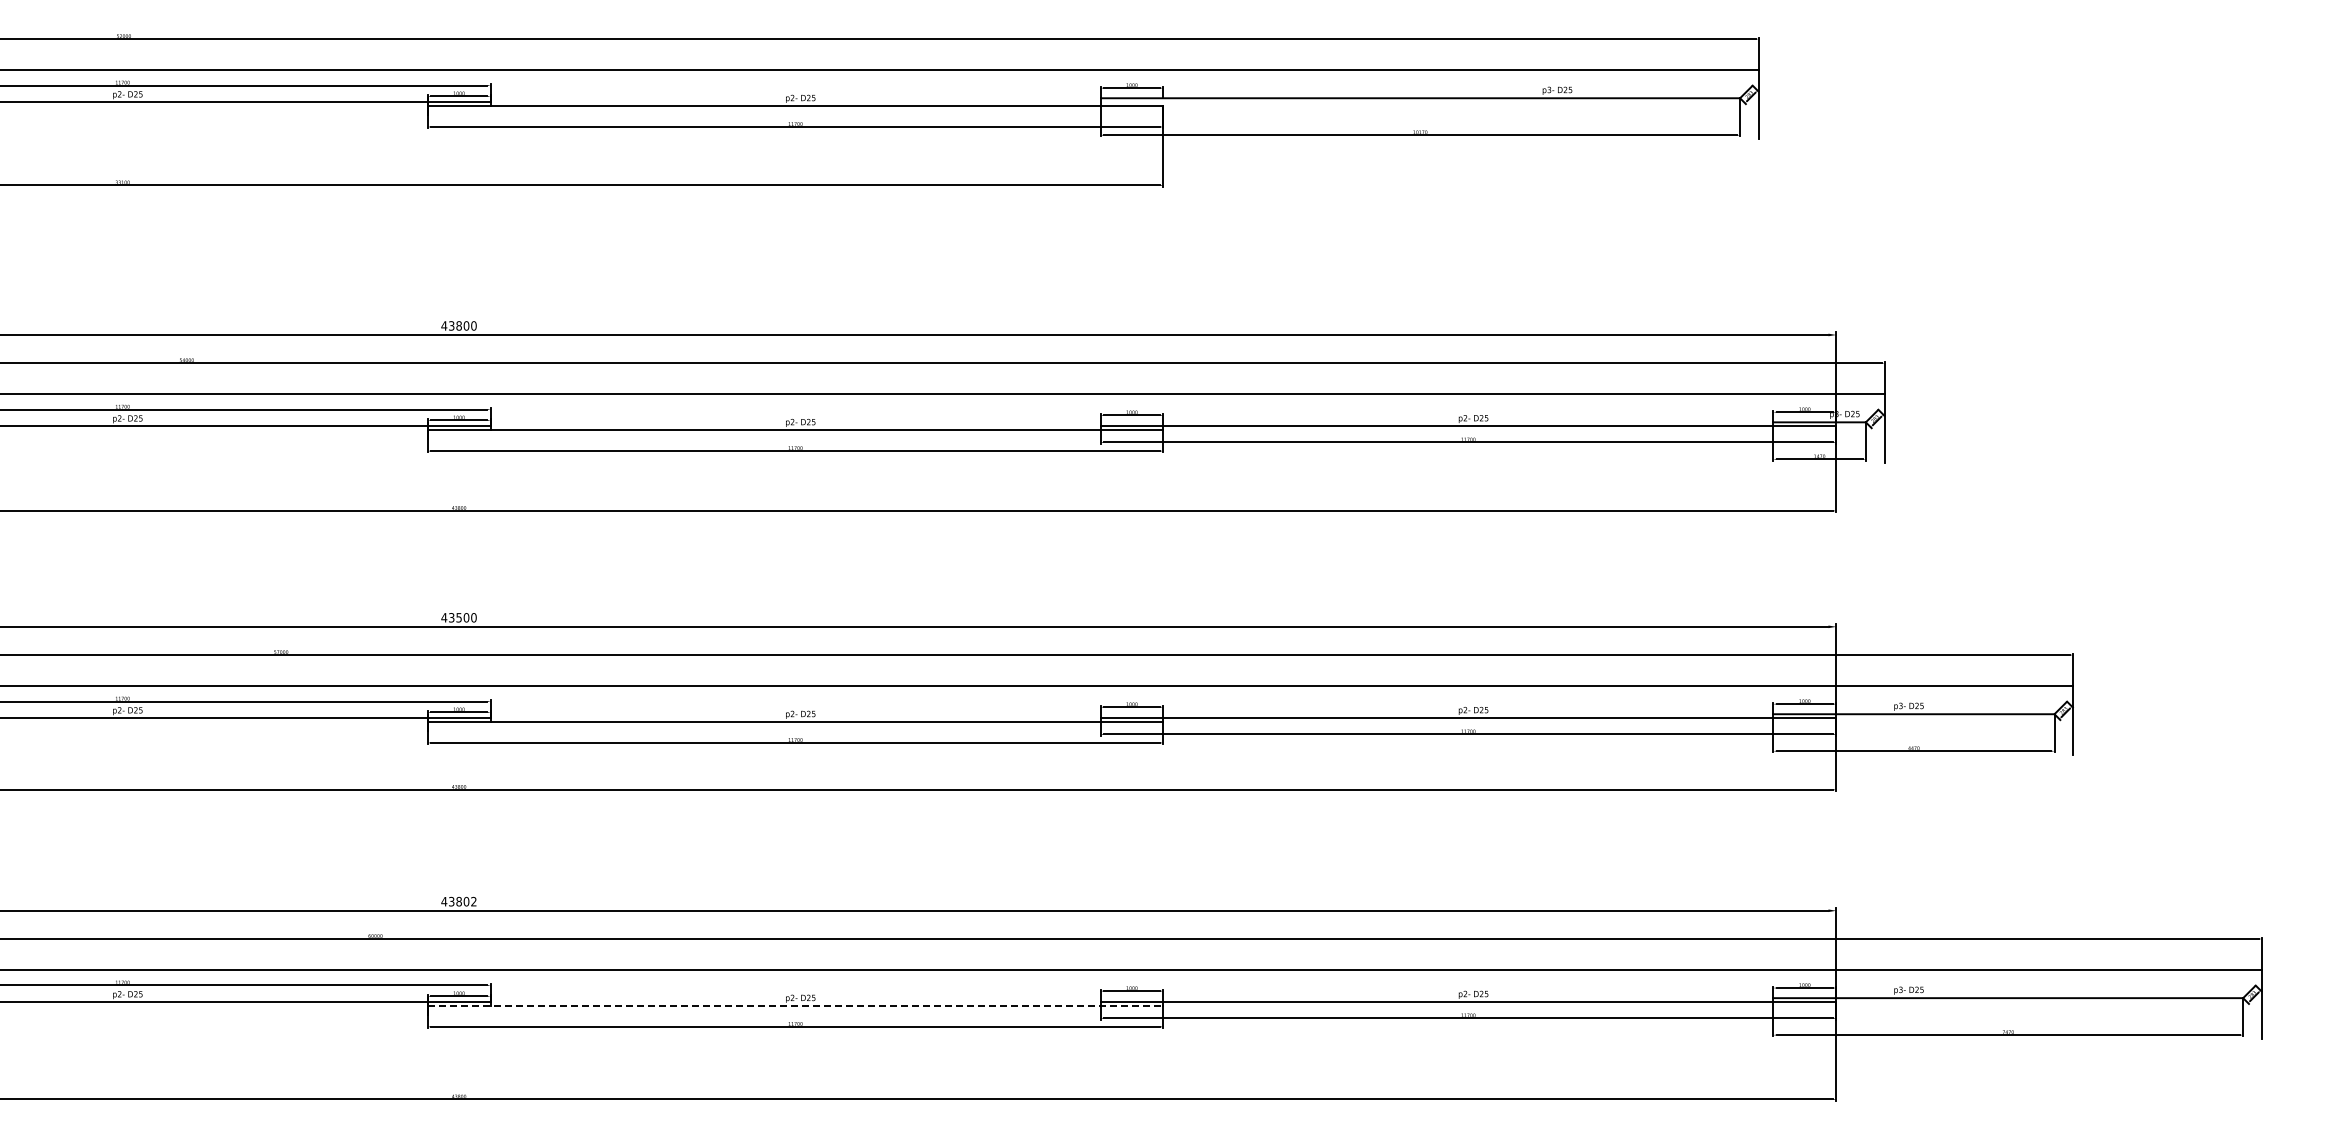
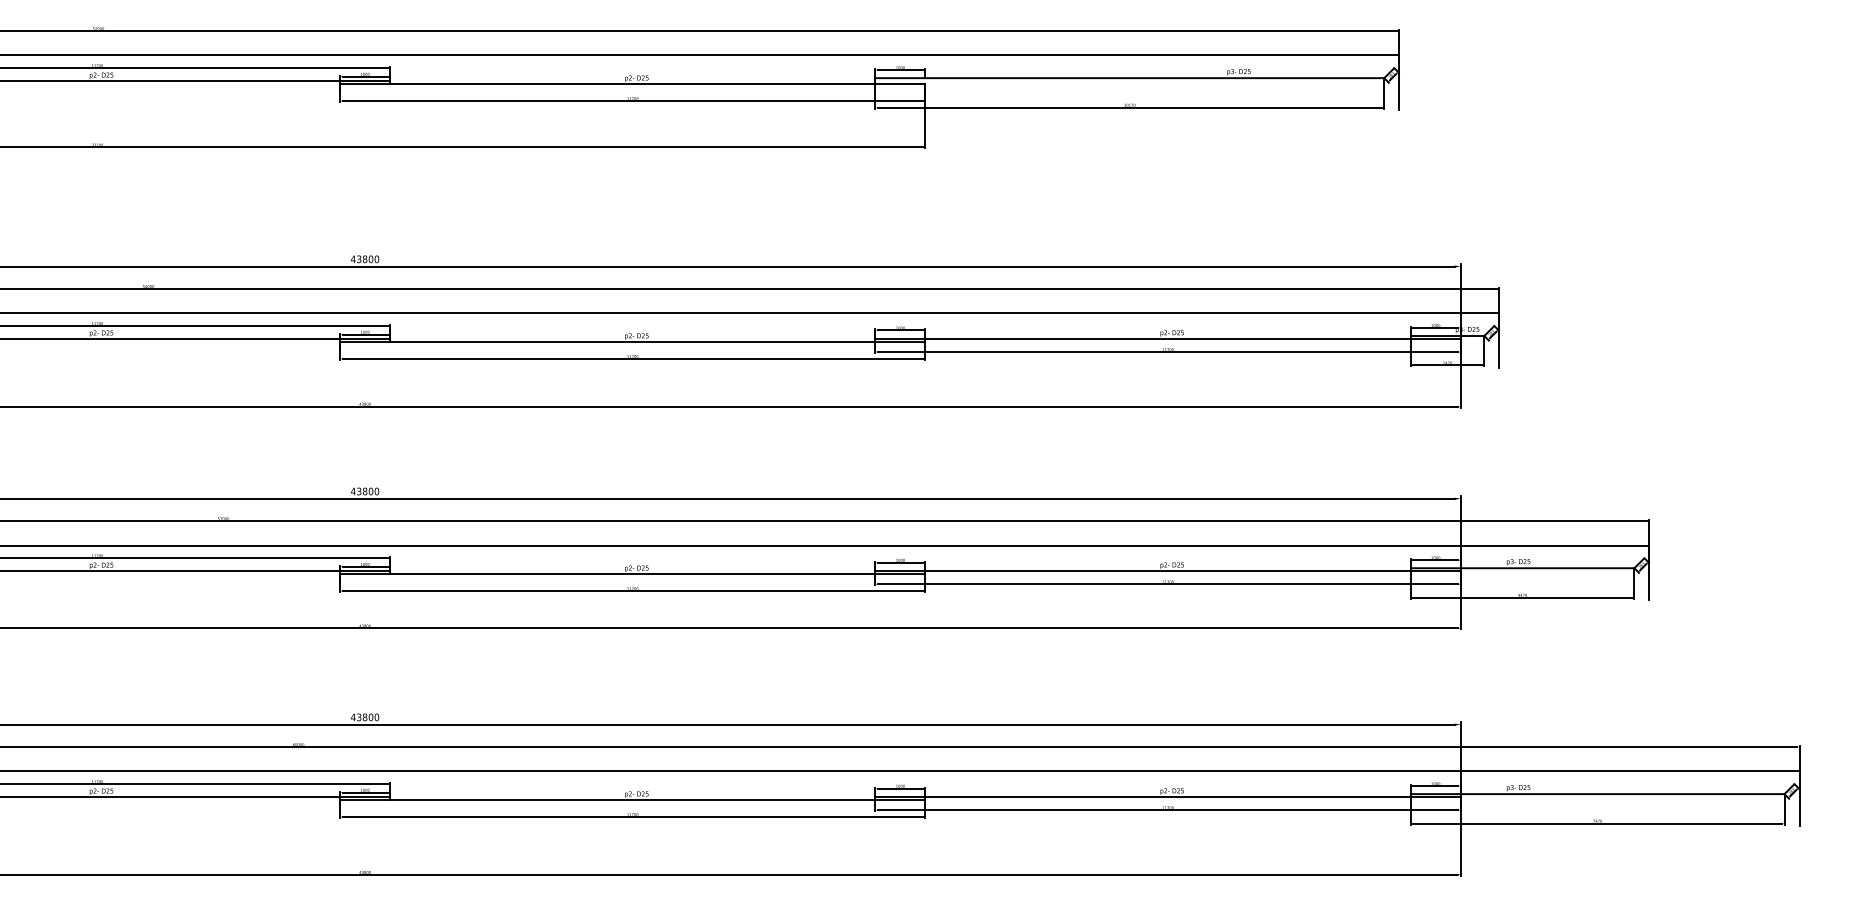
text: (458, 617) -> (364, 491), 43500 -> 43800
text: (473, 901) -> (376, 717), 43802 -> 43800
line: (795, 1005) -> (632, 799), dashed -> solid

